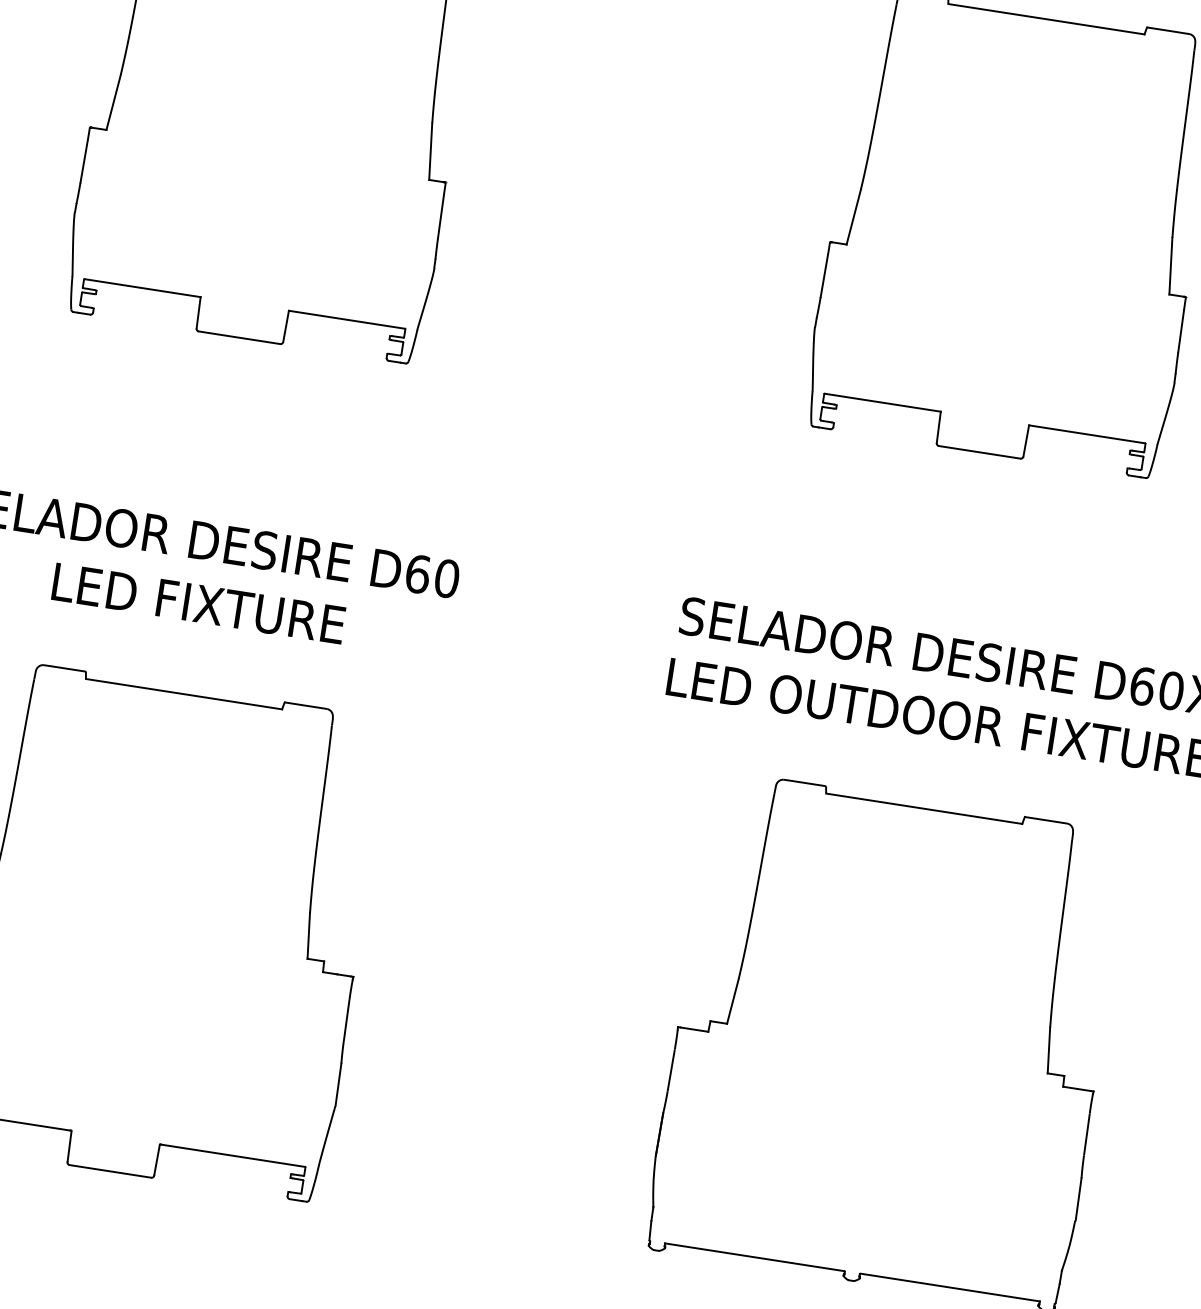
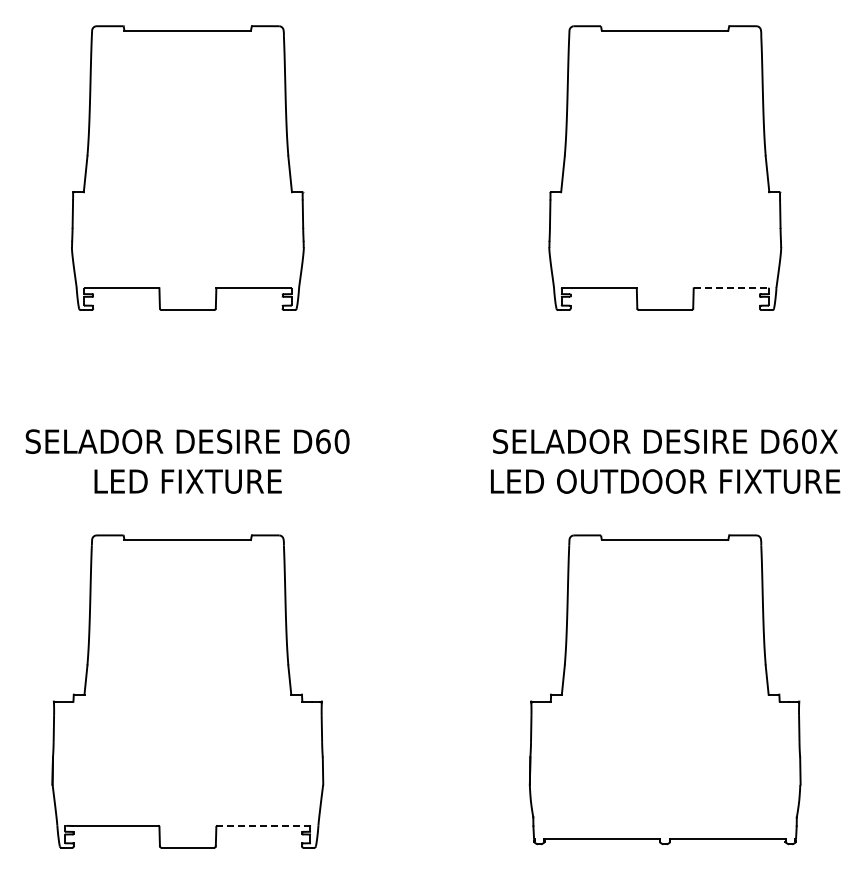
line: (1087, 434) -> (731, 288), solid -> dashed
line: (233, 1155) -> (263, 825), solid -> dashed

